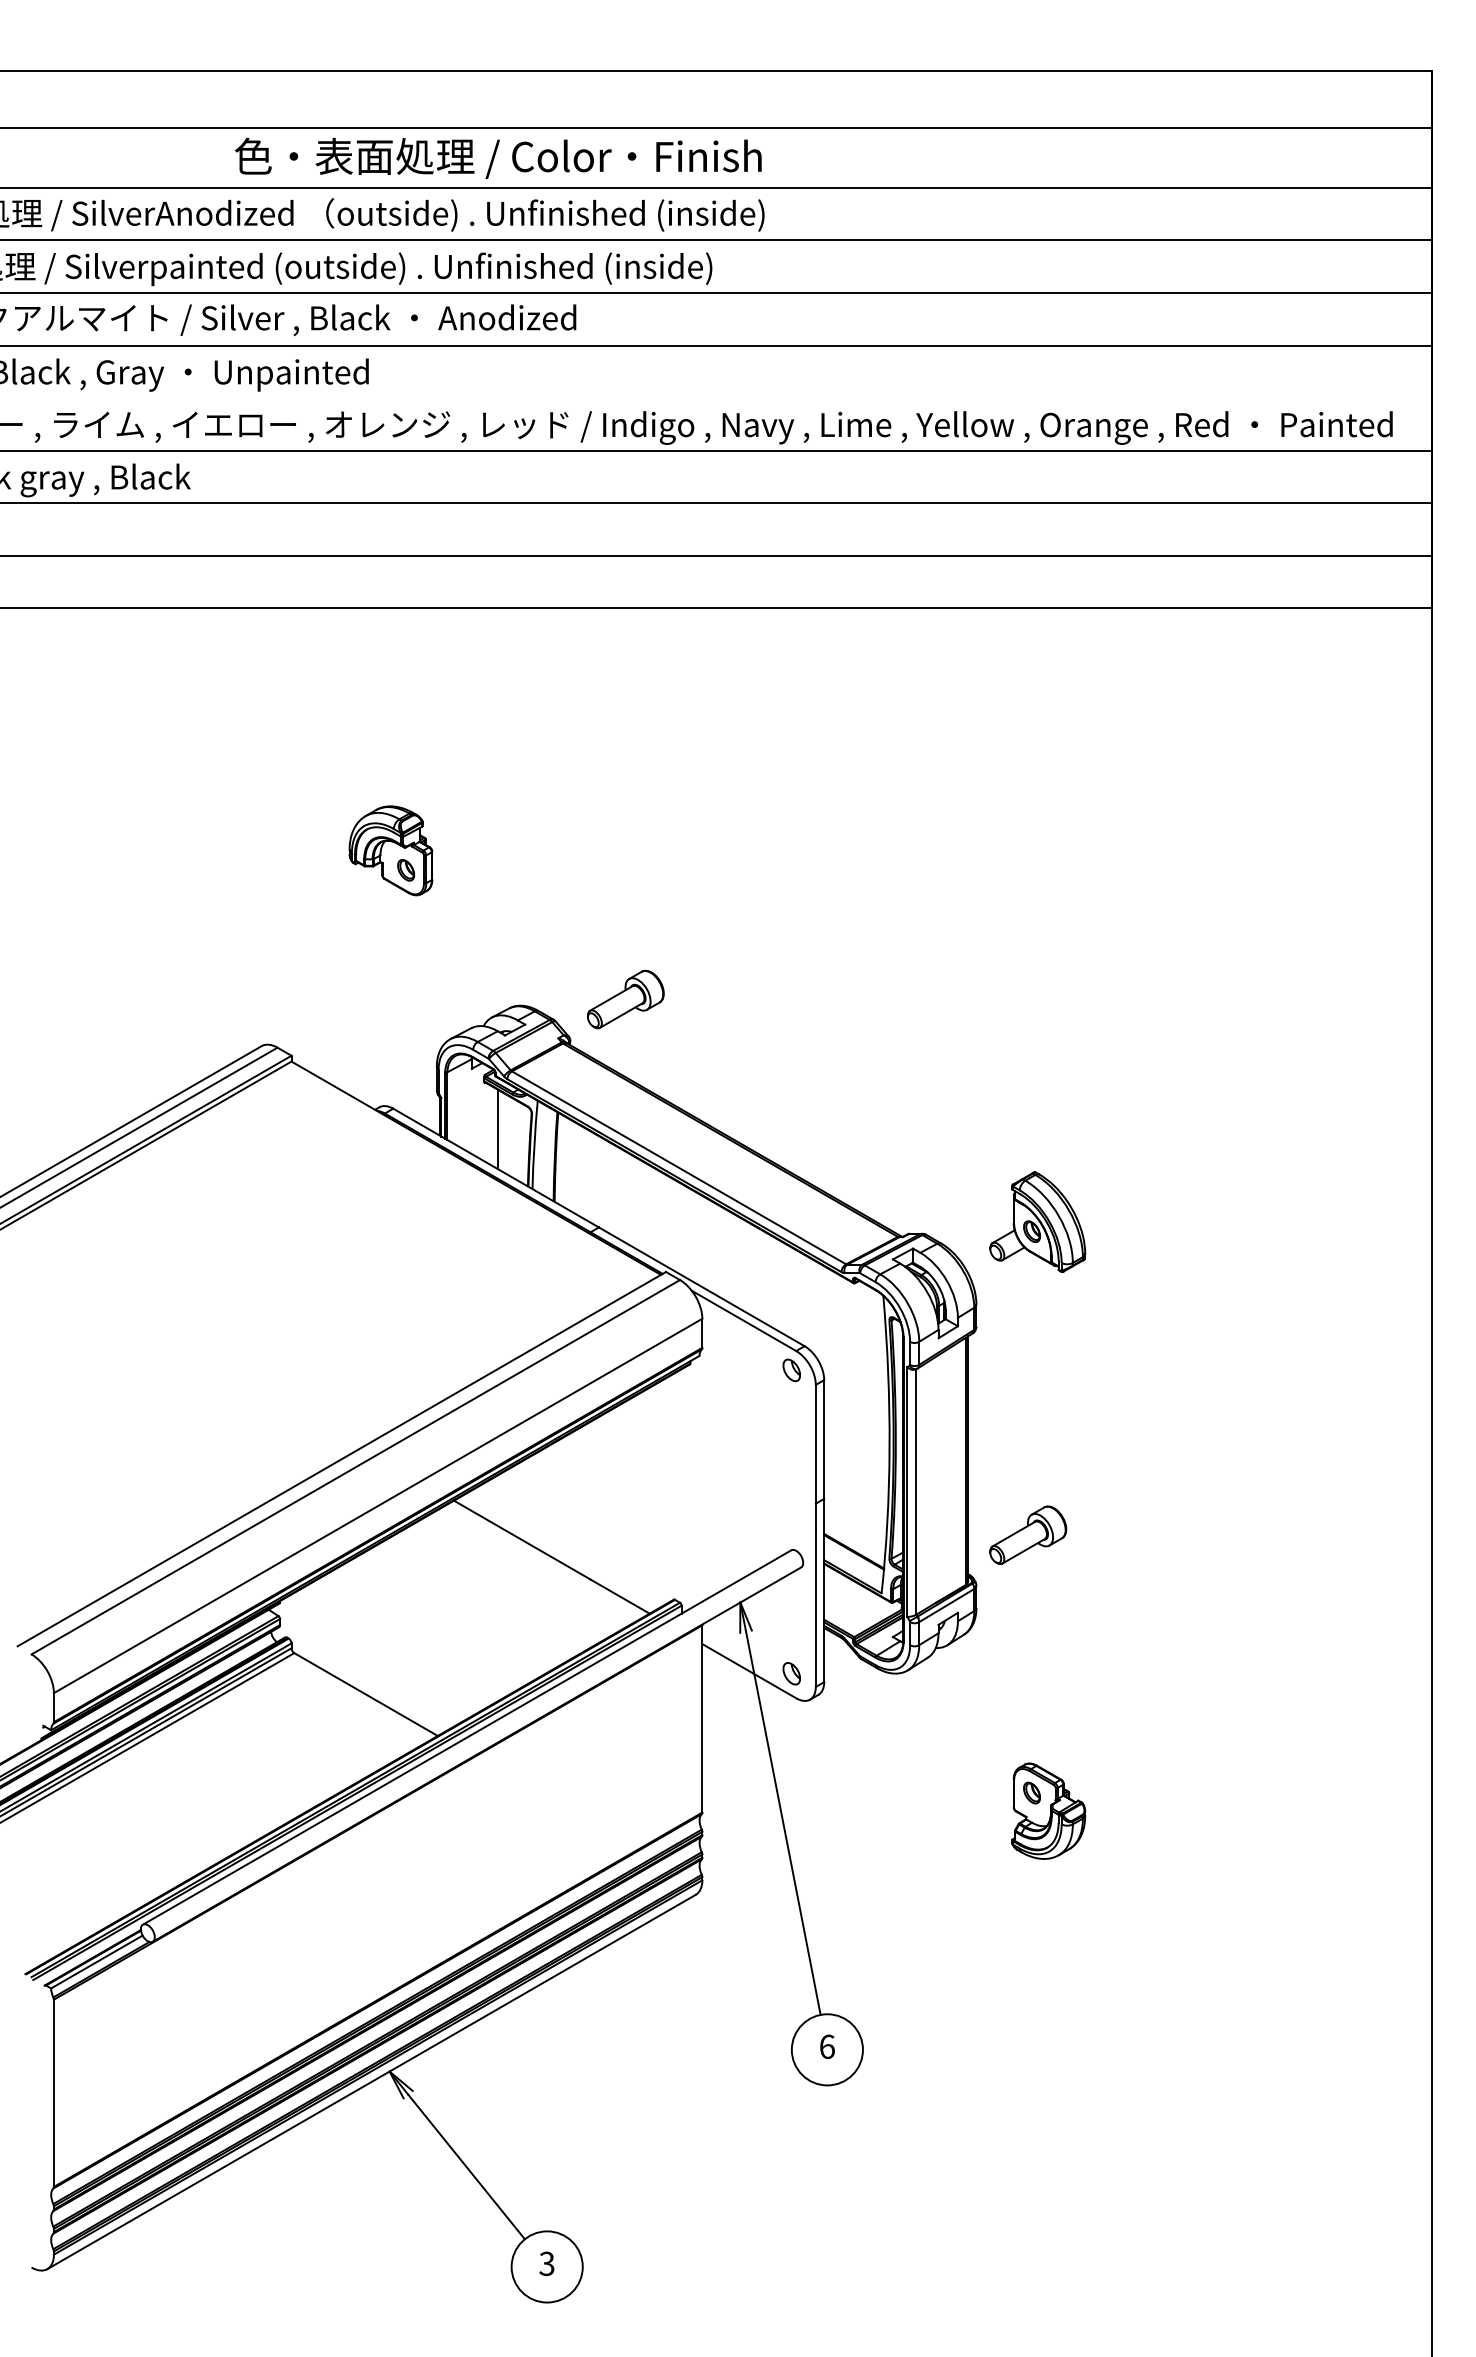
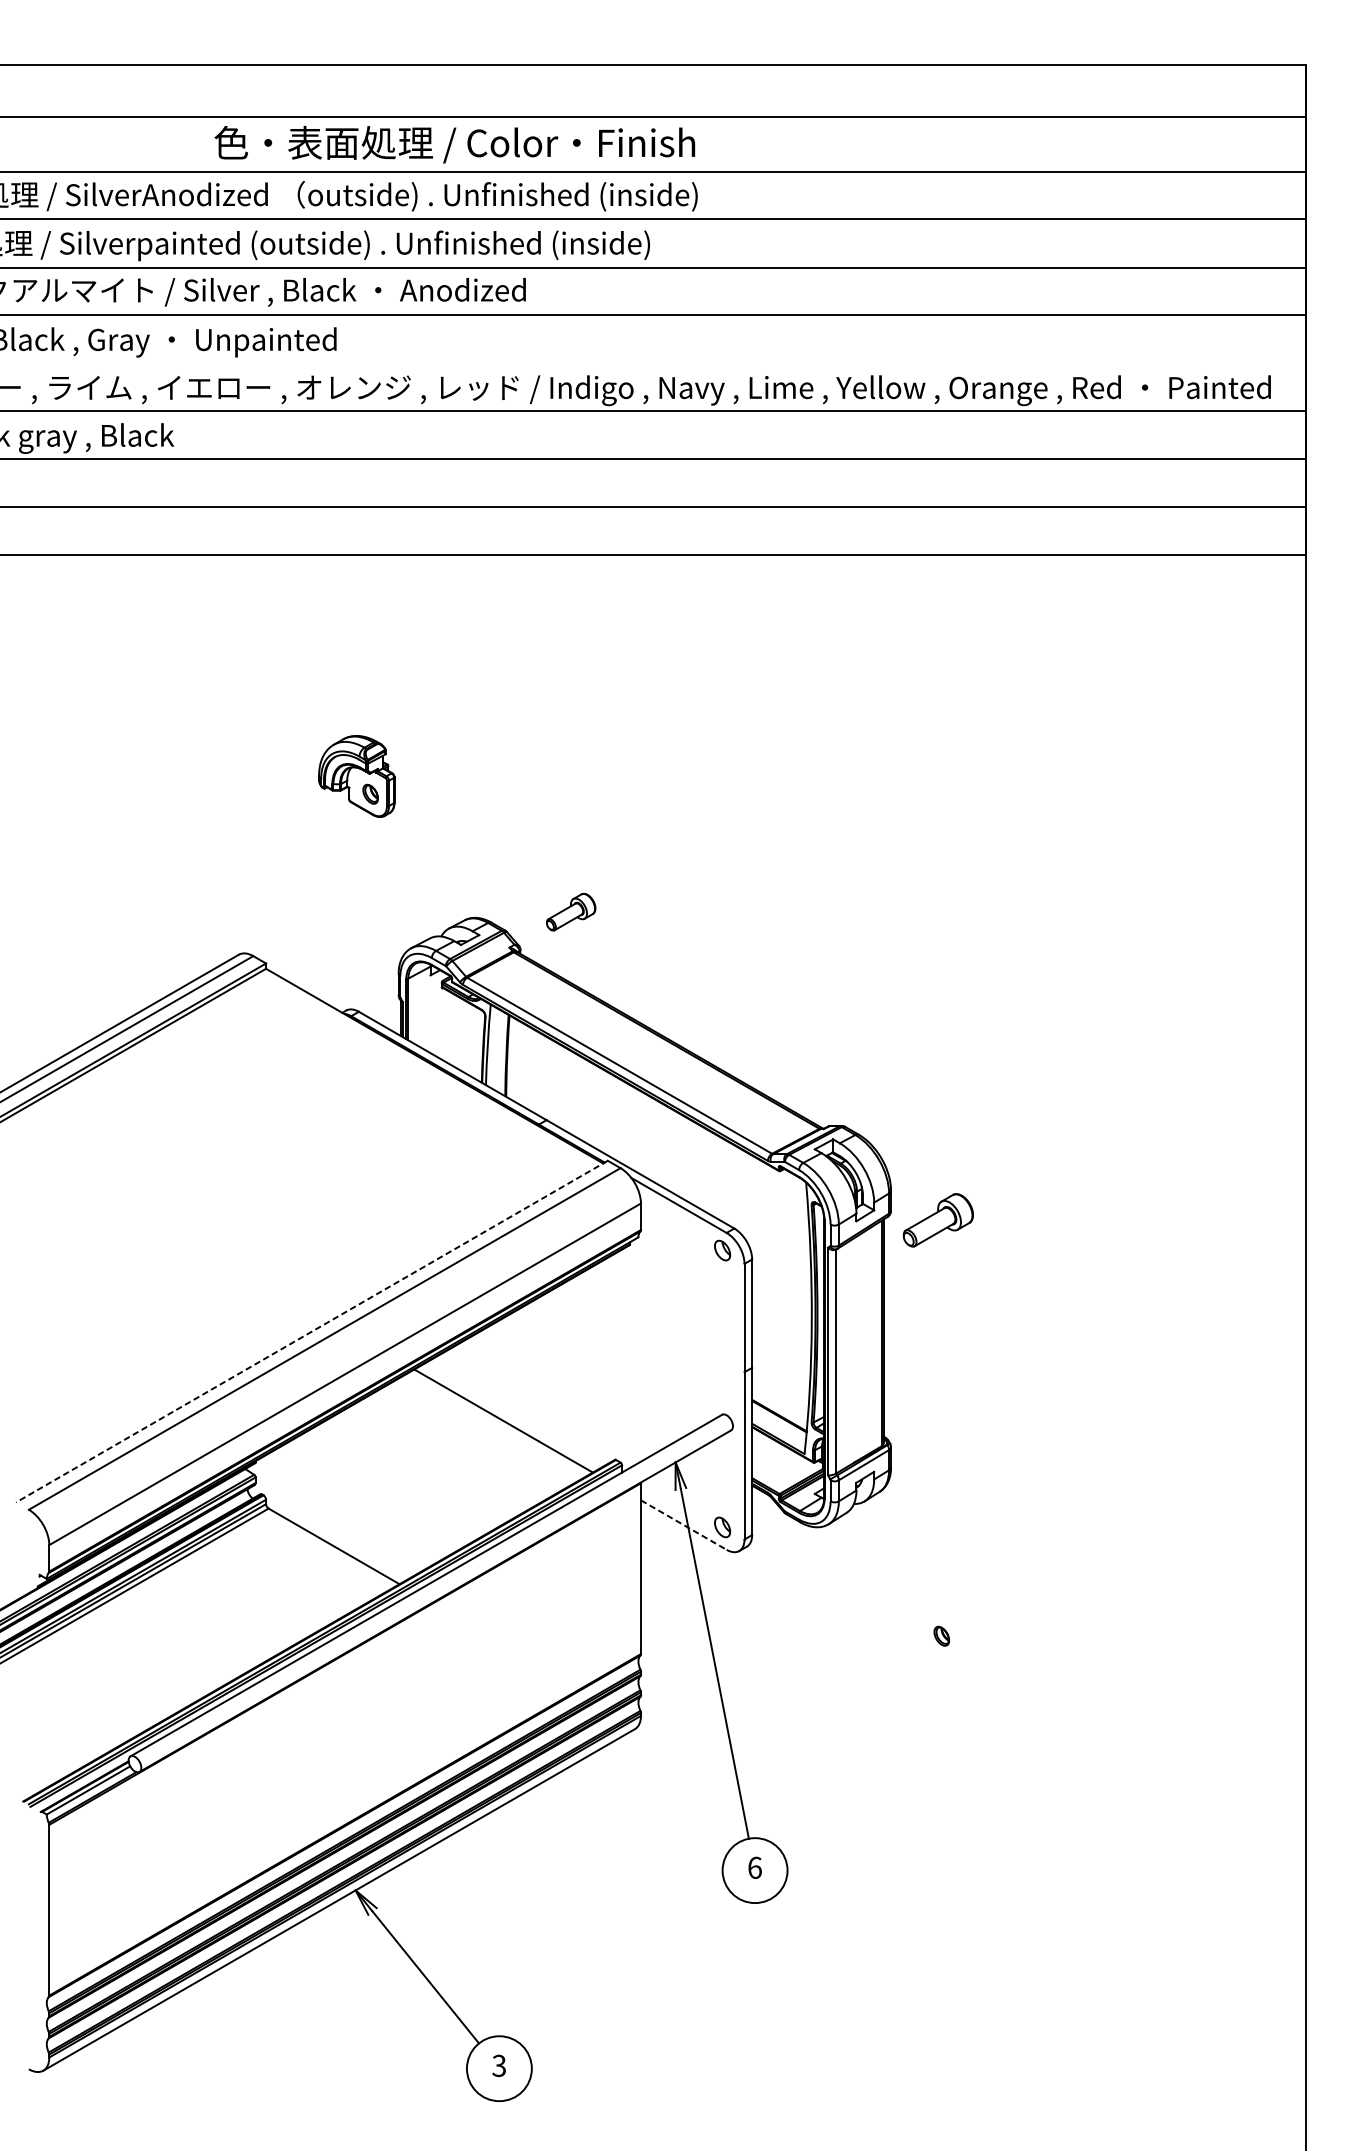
part: (625, 999) -> (570, 912), size x0.7
line: (498, 1129) -> (454, 1030), removed
part: (1037, 1221) -> (946, 1114), removed
line: (341, 1459) -> (311, 1331), solid -> dashed
part: (1028, 1534) -> (938, 1219), moved
line: (749, 1671) -> (683, 1525), solid -> dashed
part: (1048, 1810) -> (956, 1652), removed

